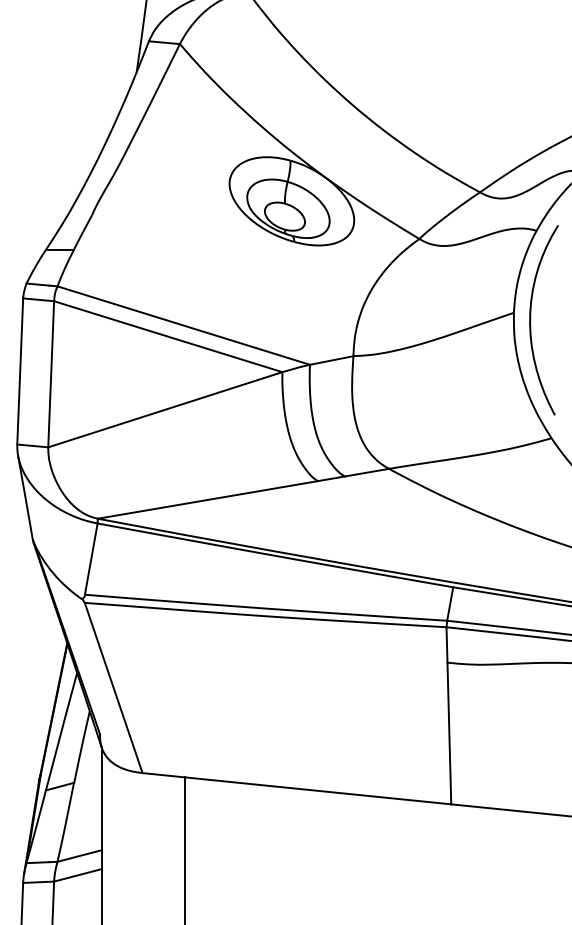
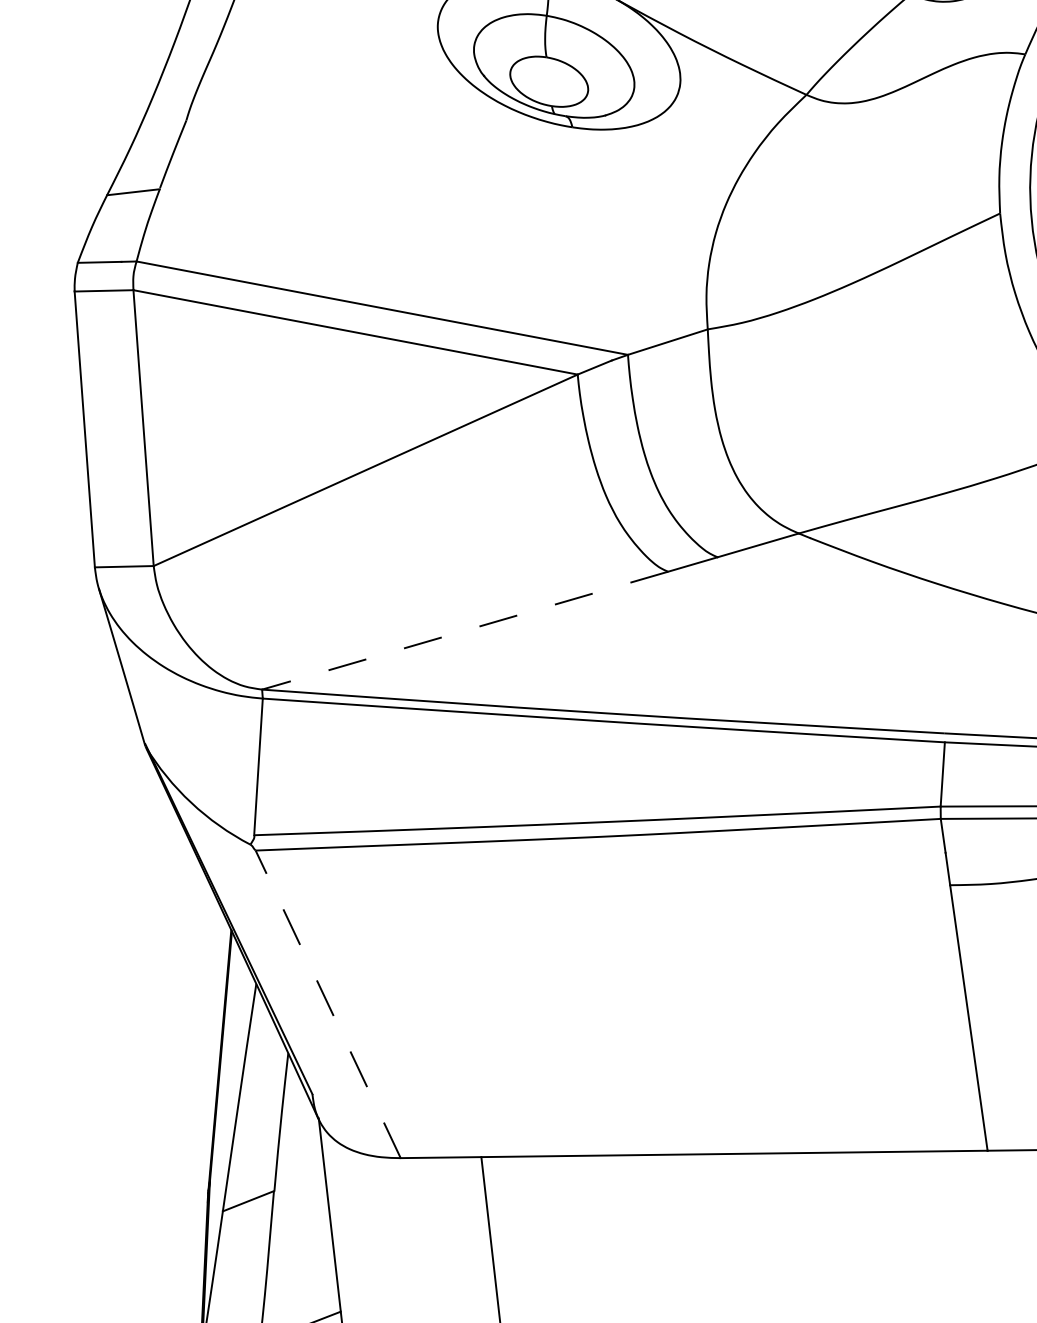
line: (207, 499) -> (464, 629), solid -> dashed
line: (113, 687) -> (327, 1003), solid -> dashed

